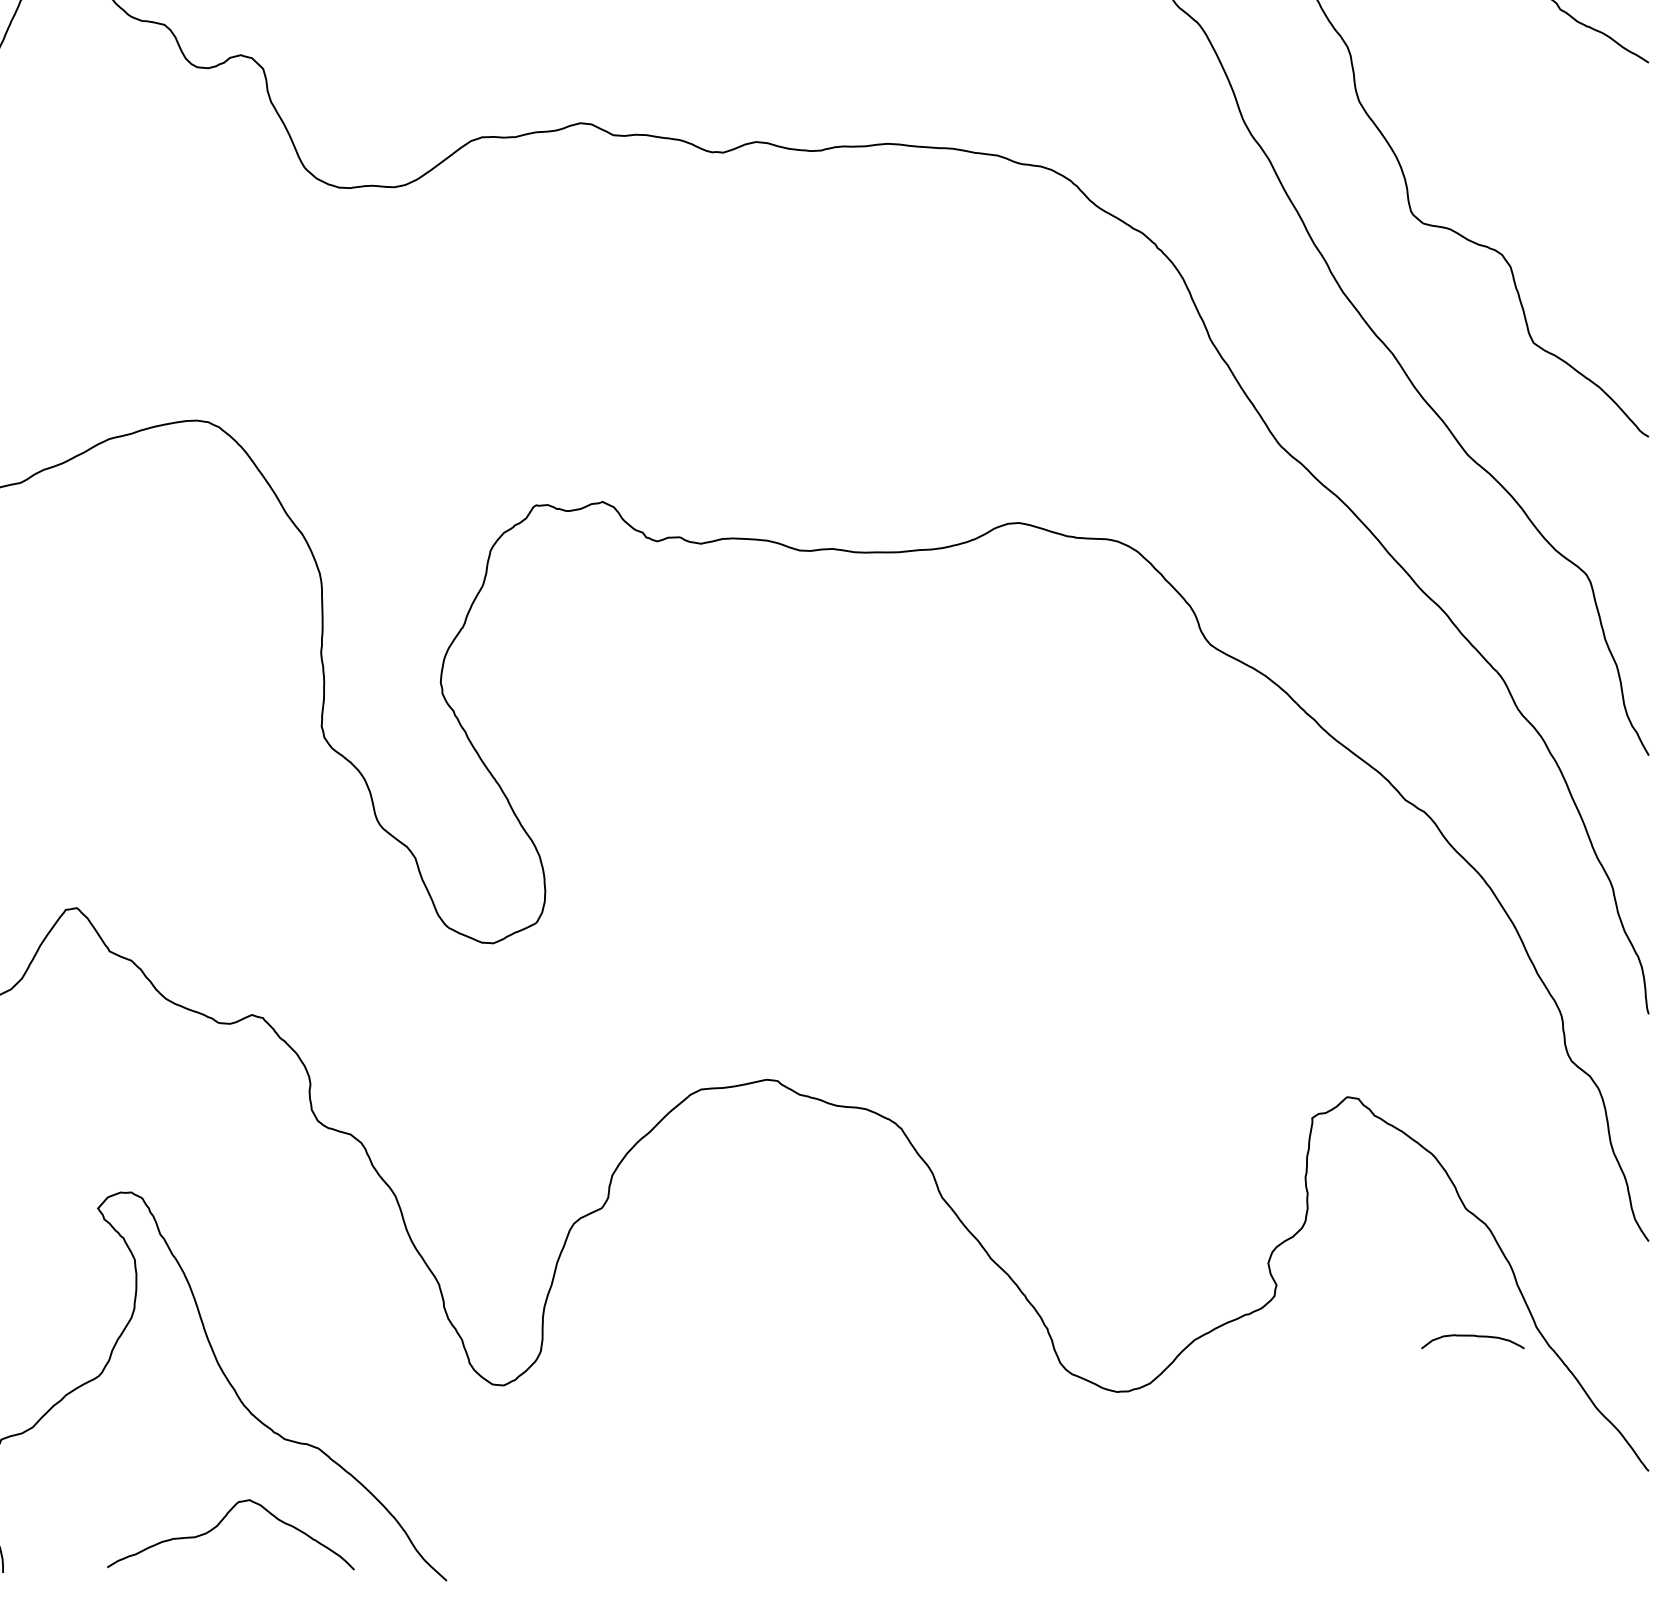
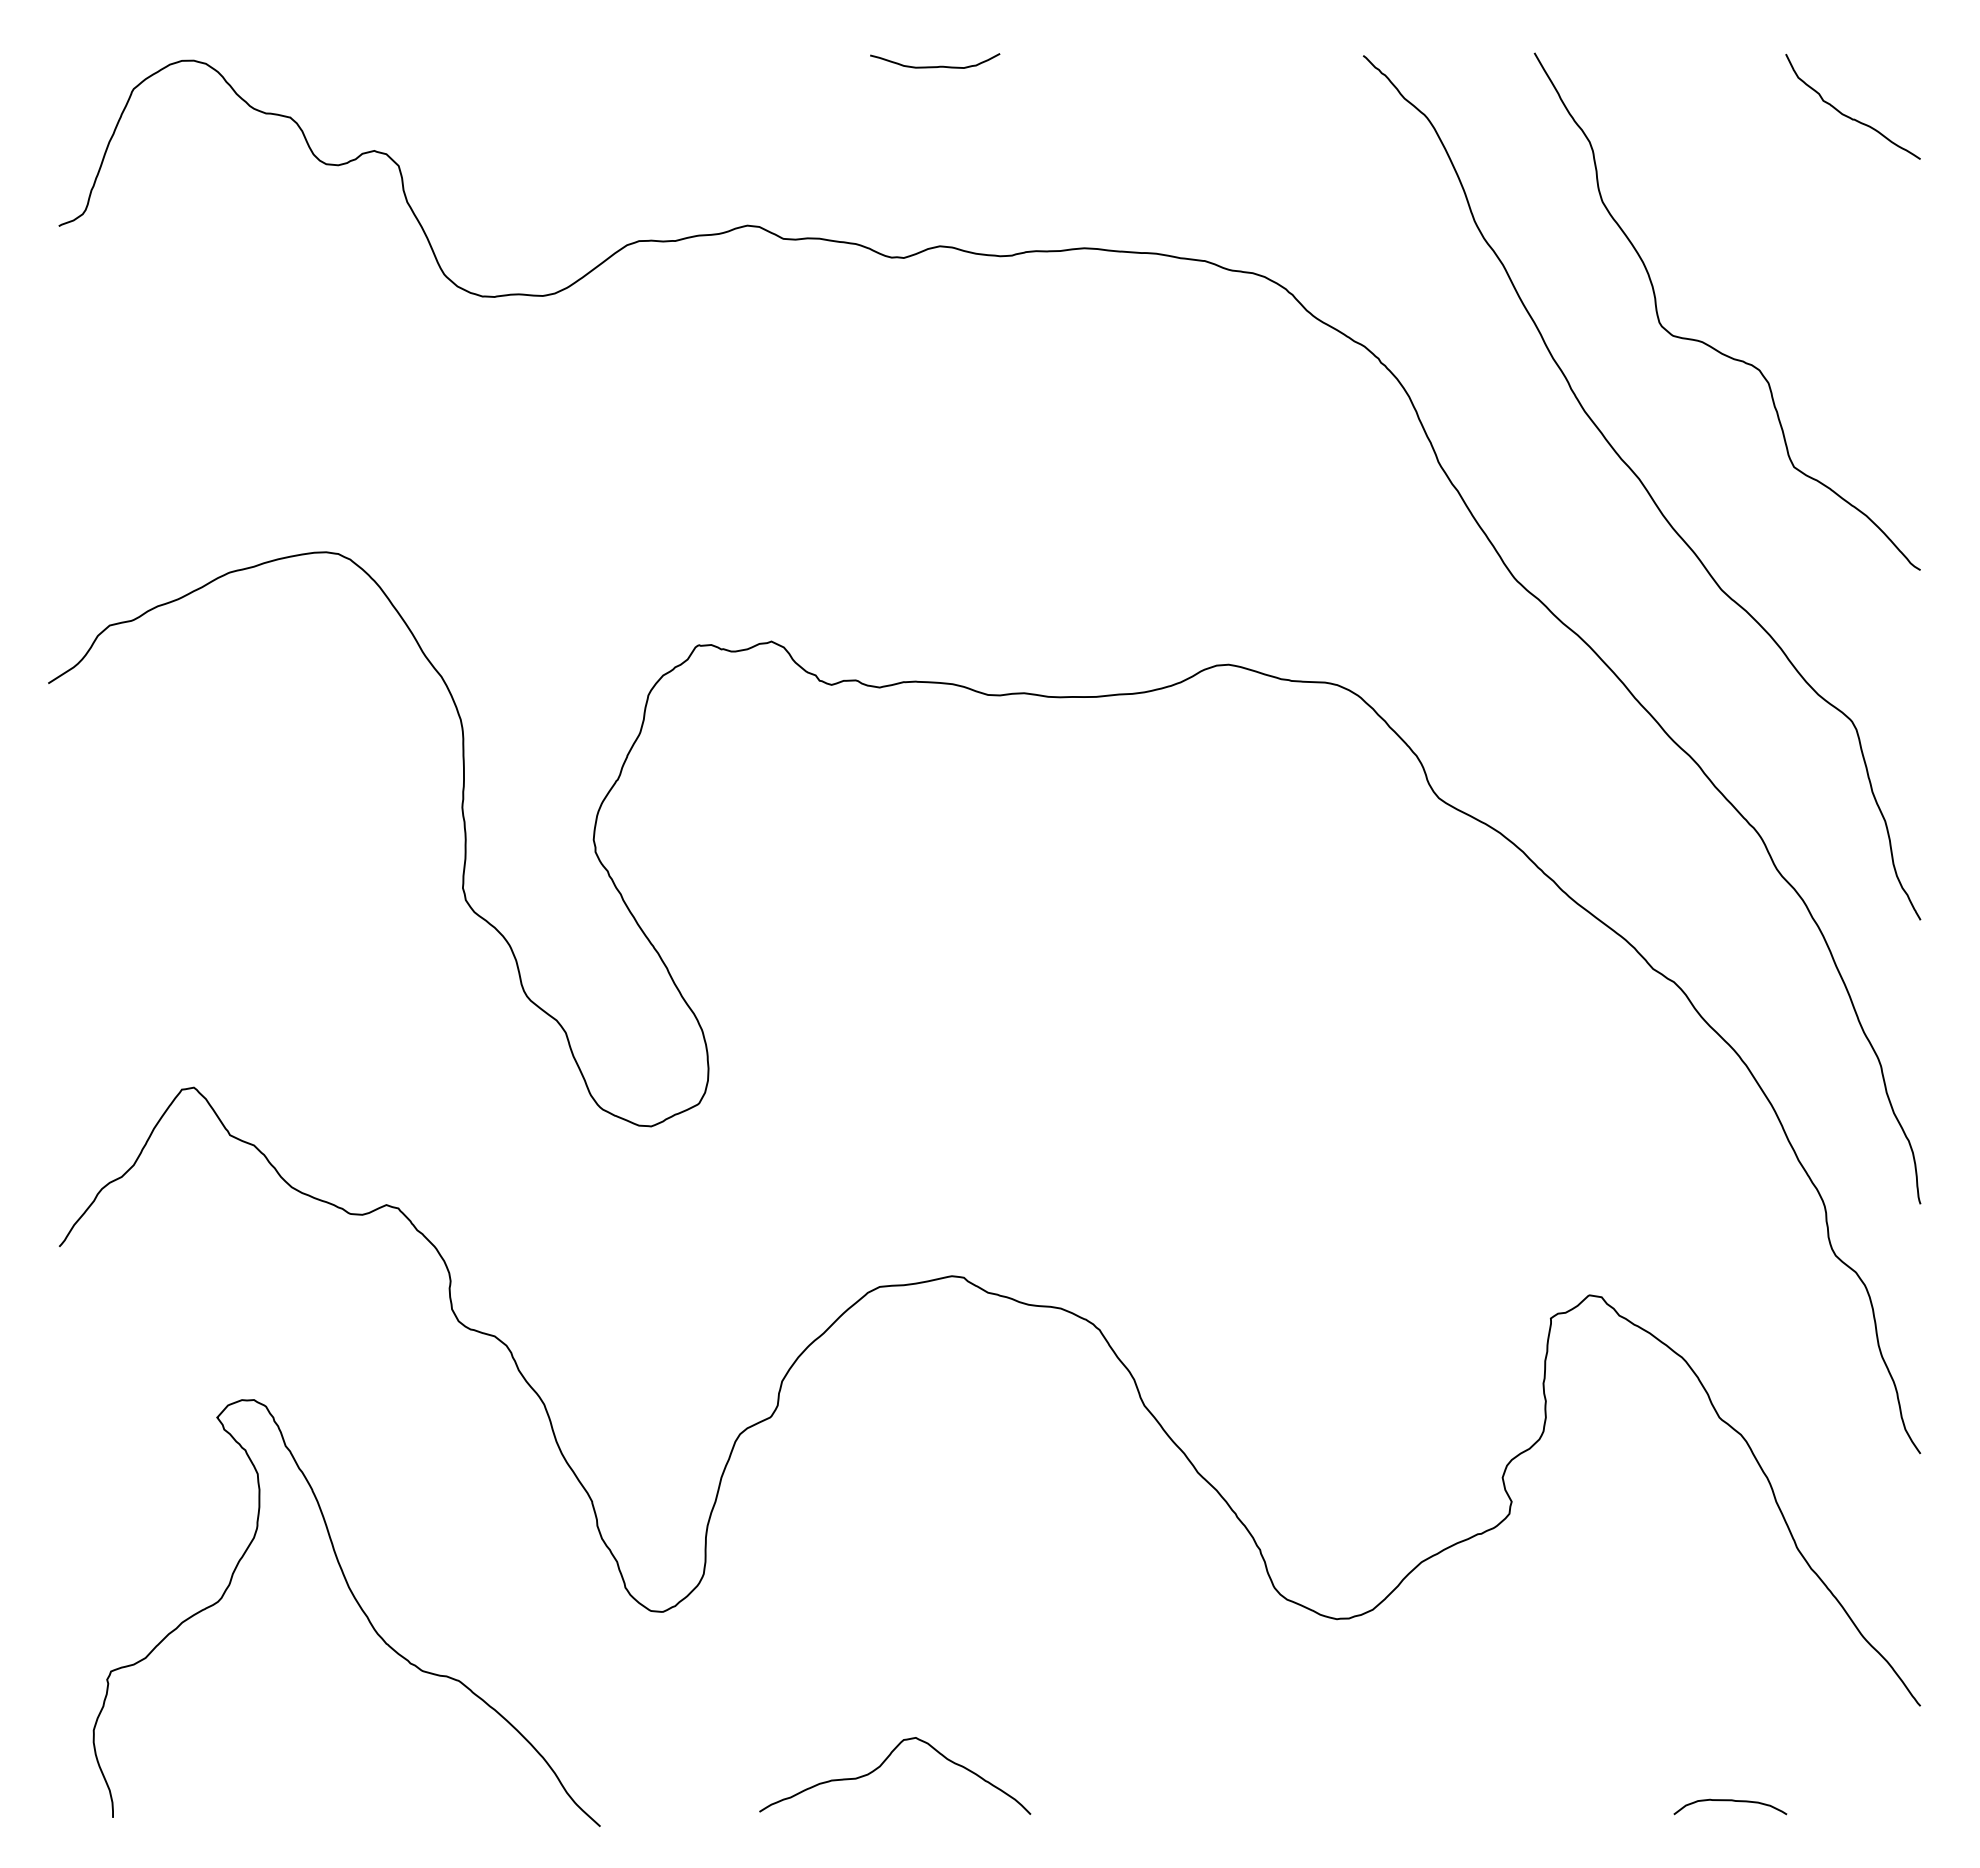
curve: (1473, 1336) -> (1730, 1801), moved
curve: (218, 1526) -> (881, 1766), moved

